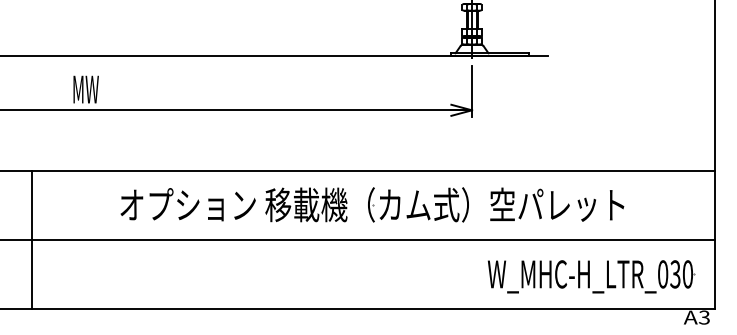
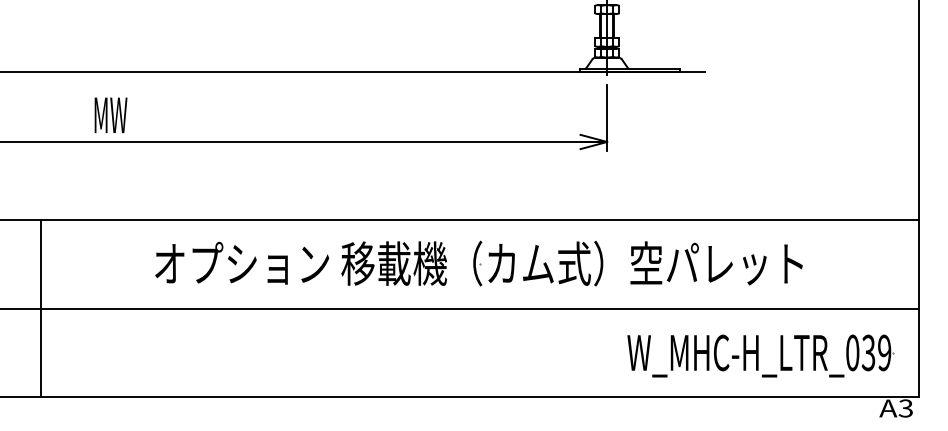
text: (687, 274) -> (884, 353), W_MHC-H_LTR_030 -> W_MHC-H_LTR_039

